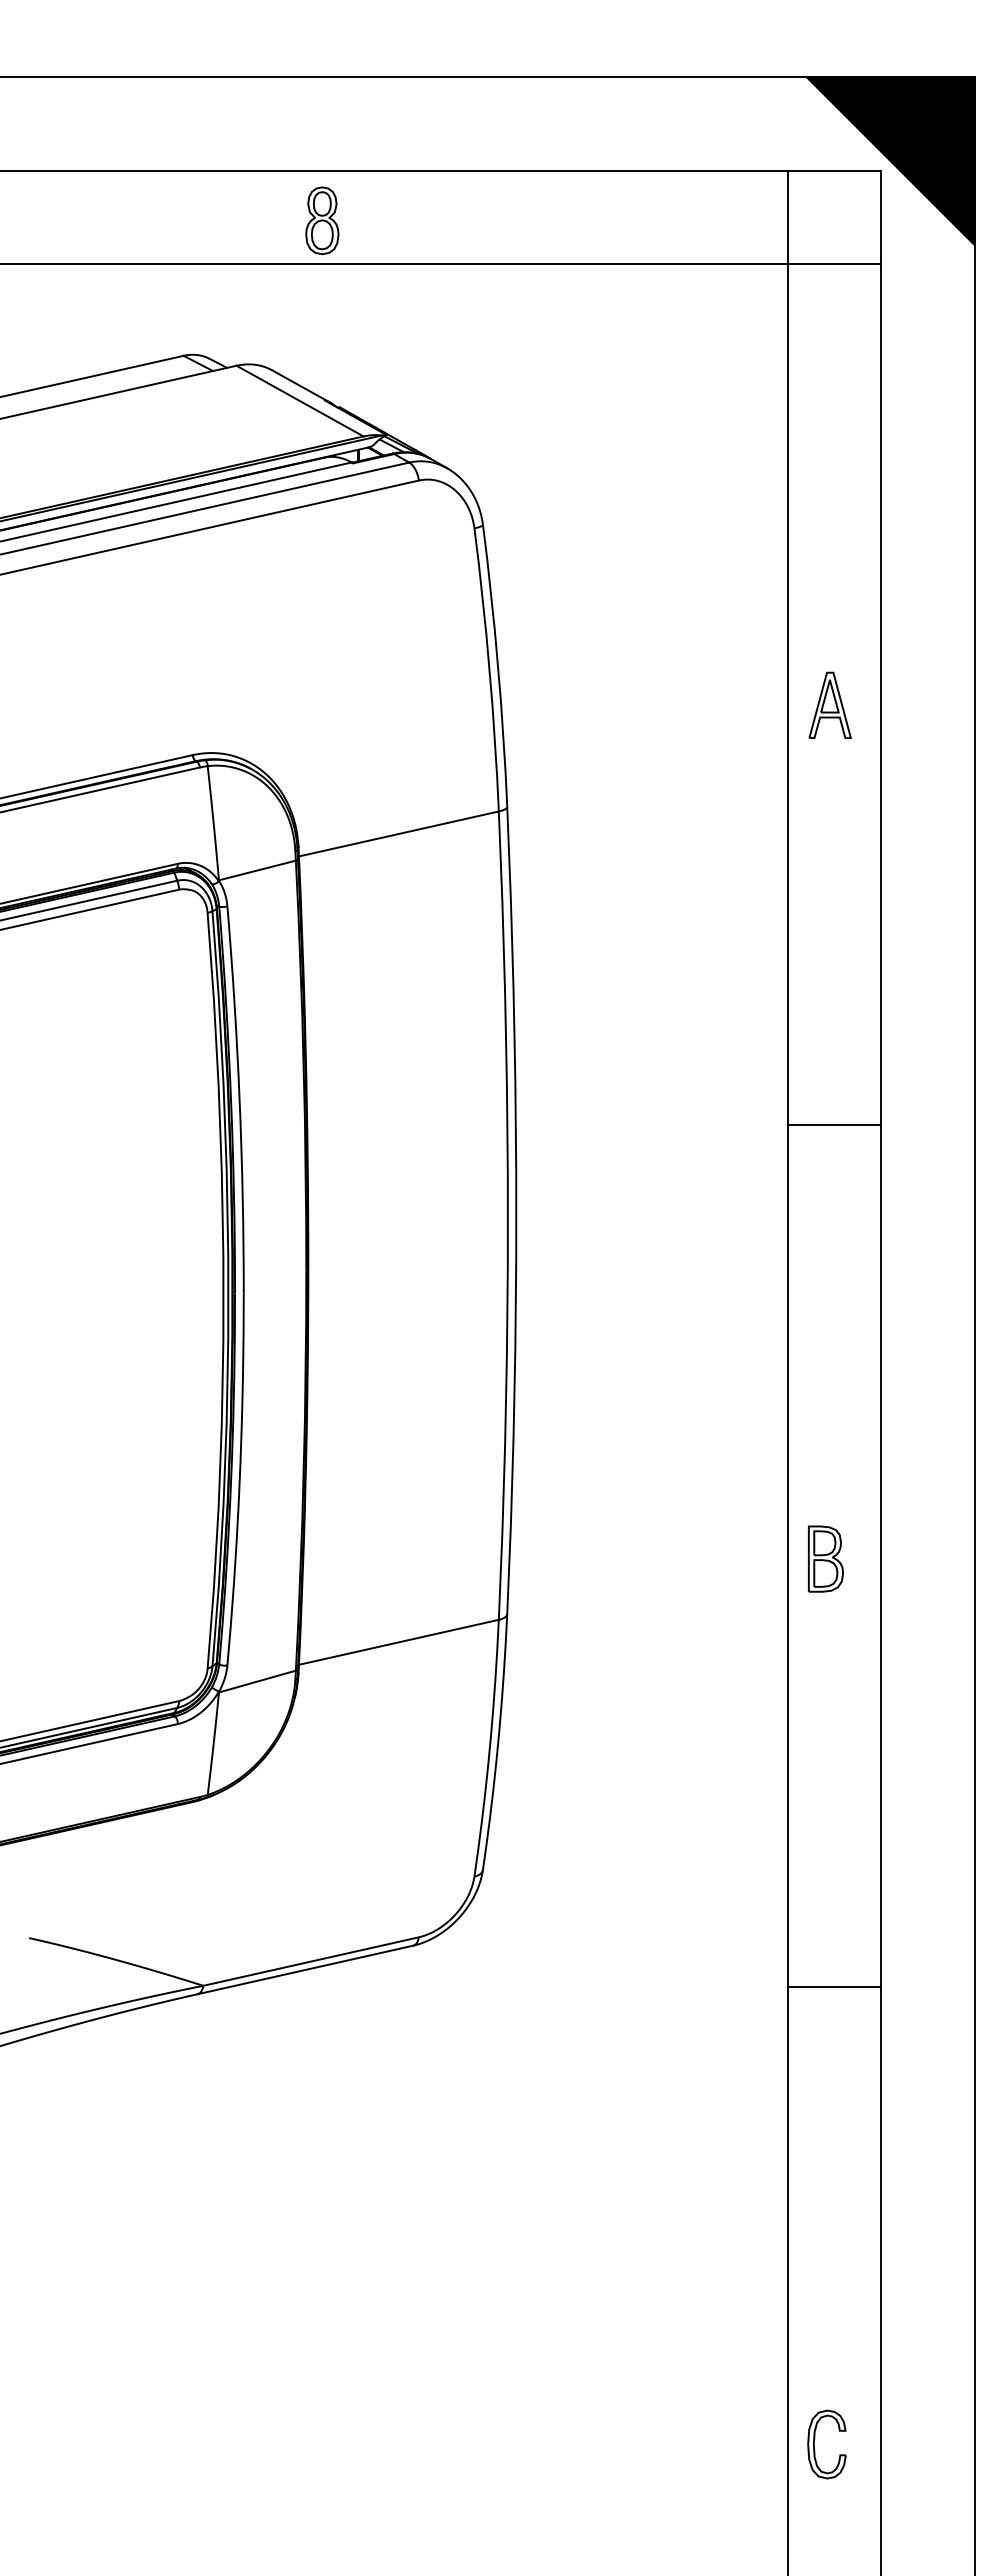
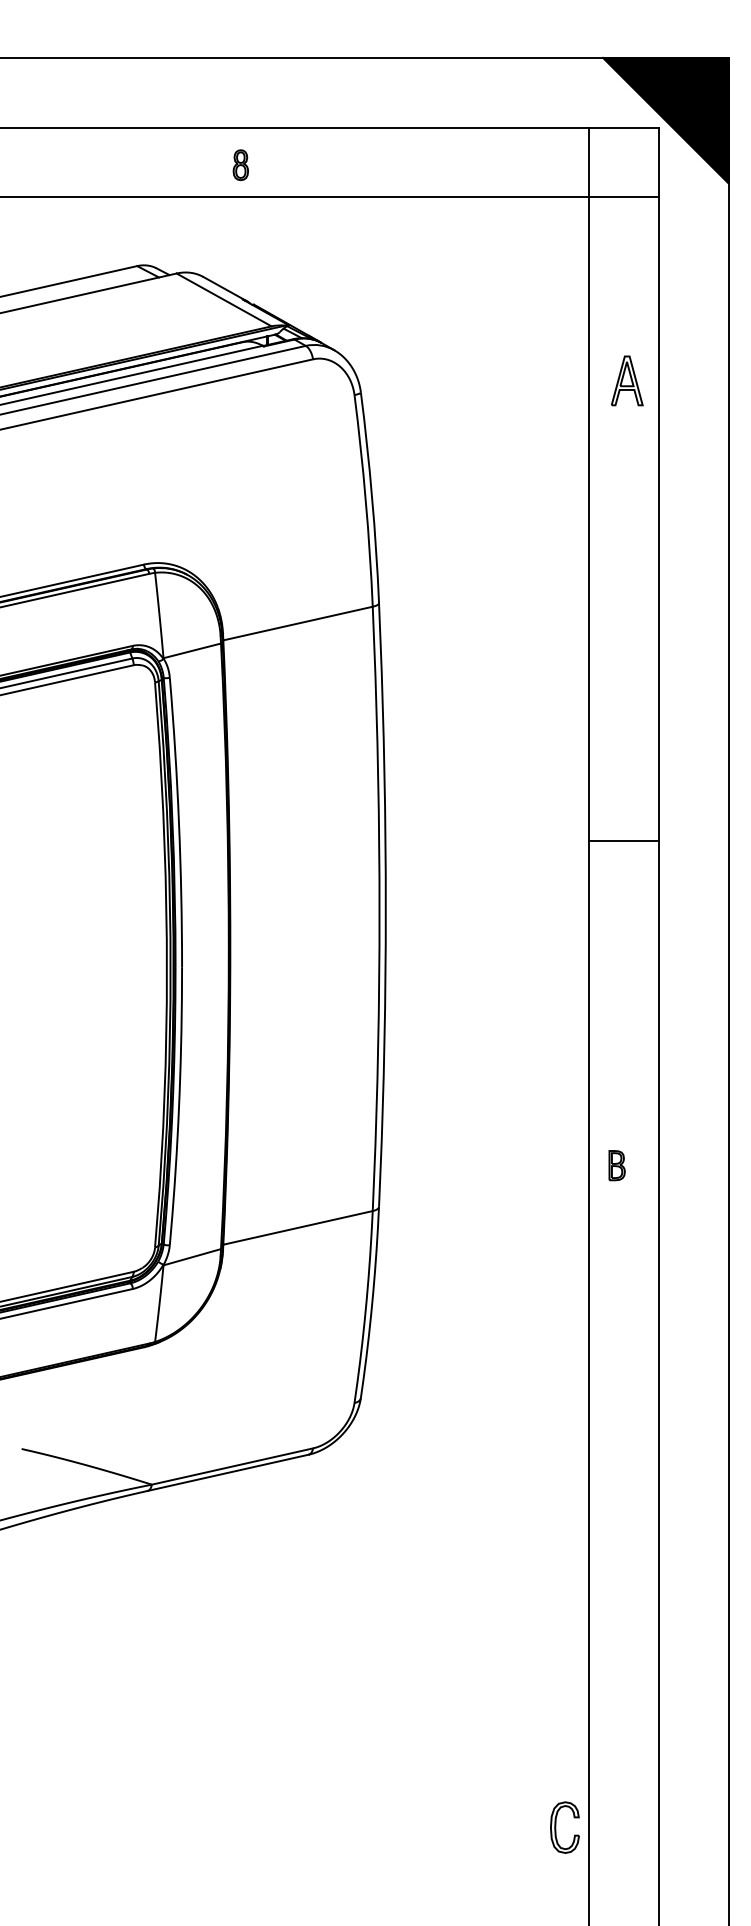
part: (322, 220) -> (240, 164), size x0.6
part: (829, 704) -> (626, 380), moved
part: (825, 1558) -> (616, 1165), size x0.6
line: (834, 1986) -> (623, 1485), removed
part: (814, 2444) -> (555, 1827), moved

